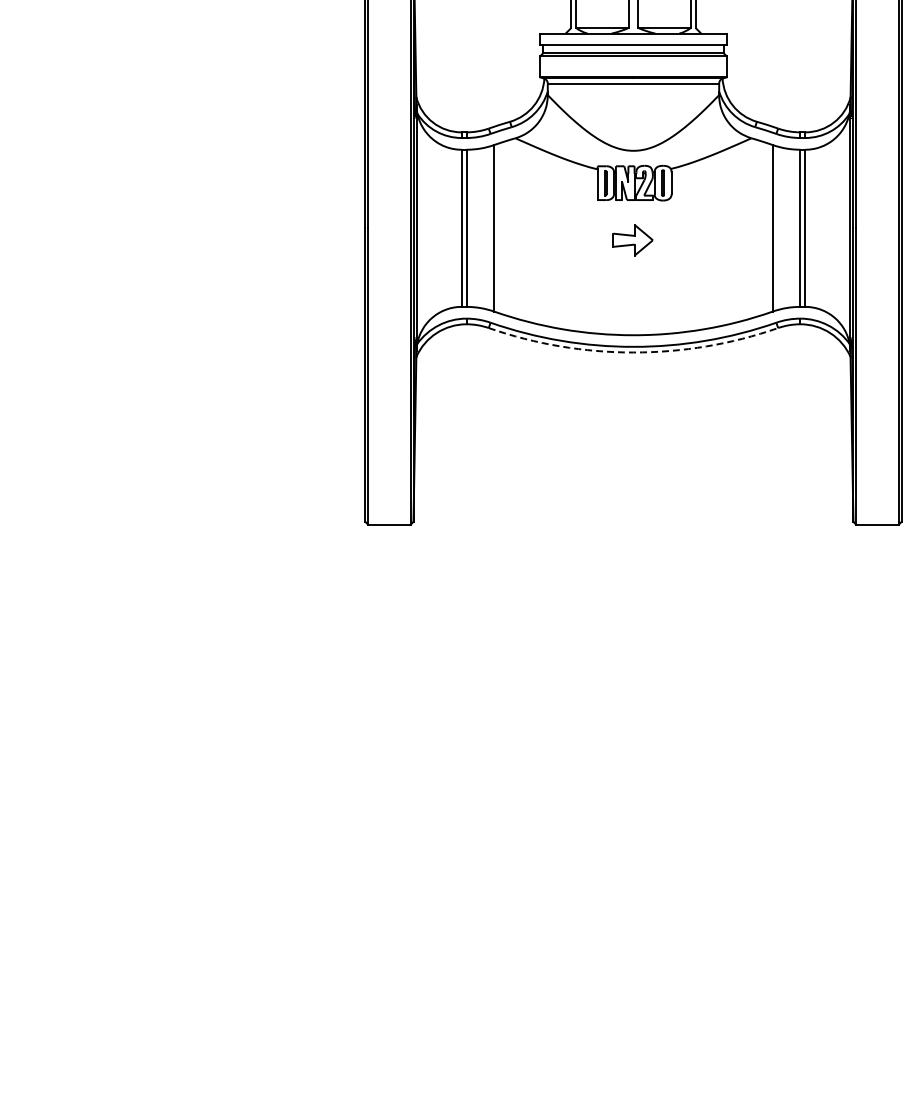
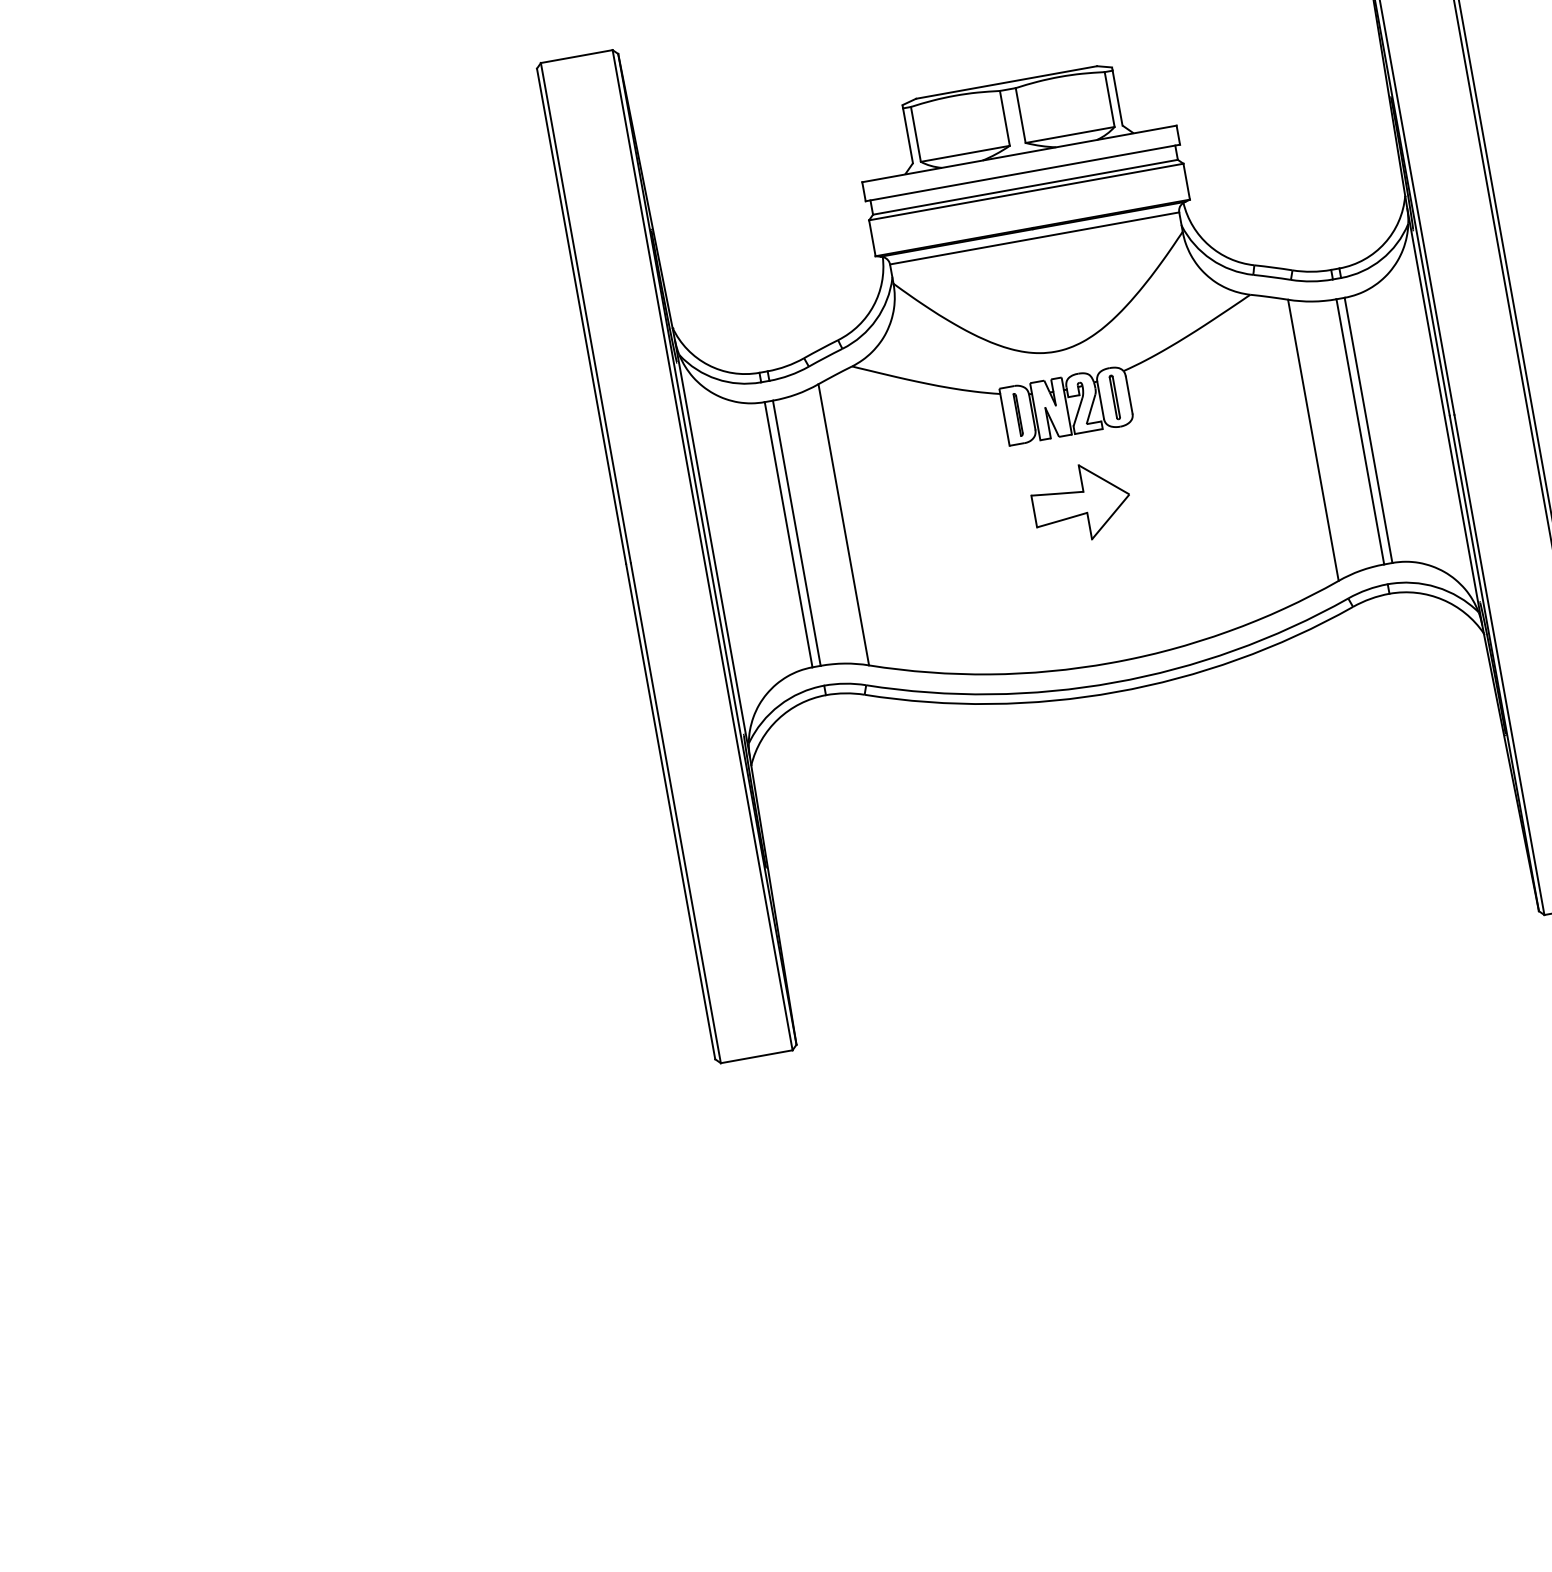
part: (632, 239) -> (1080, 501), size x1.43
arc: (633, 352) -> (1116, 692), dashed -> solid

